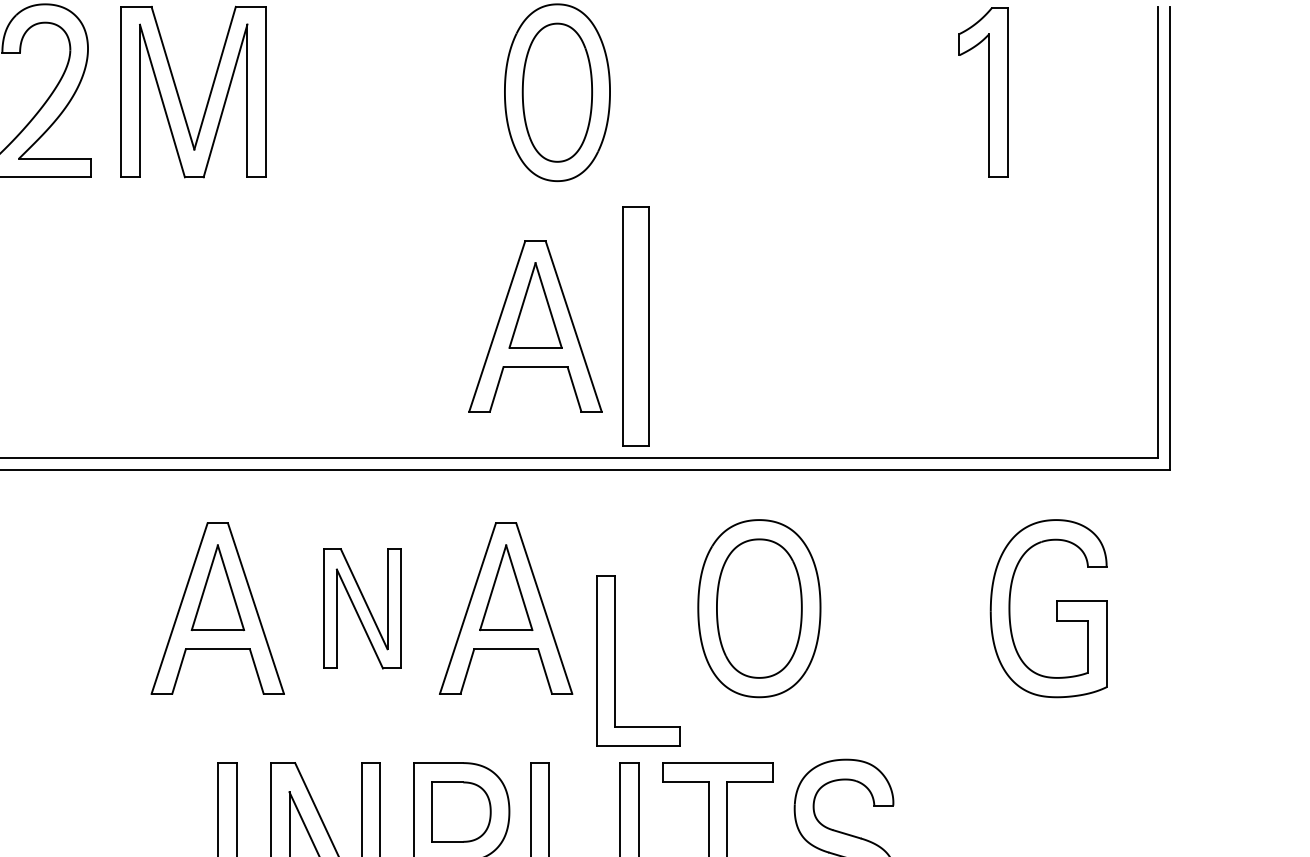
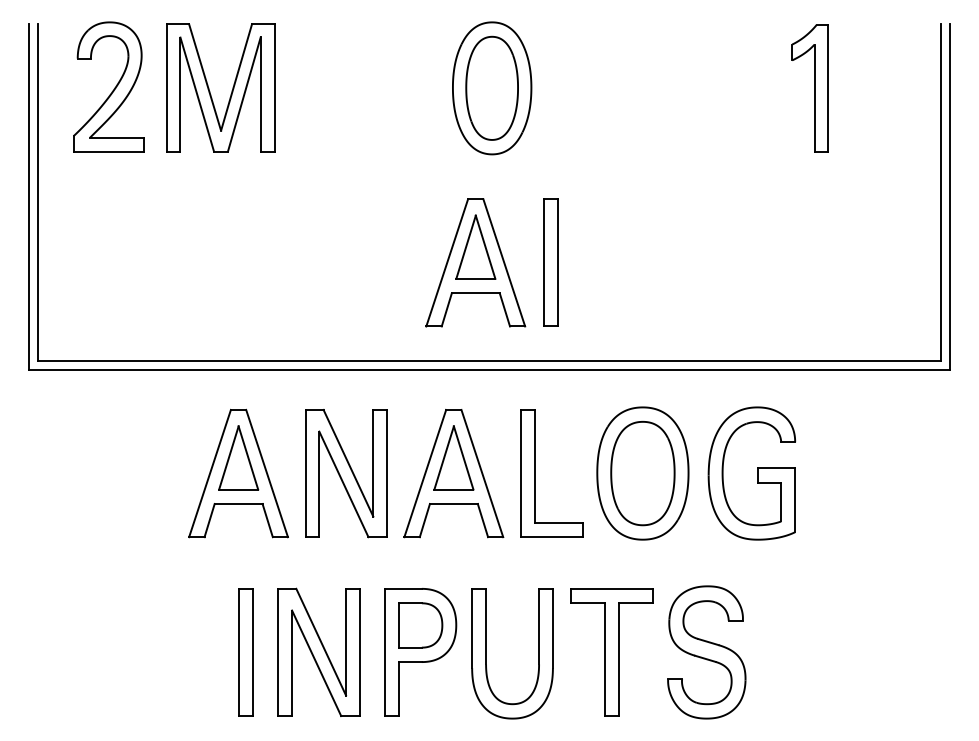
part: (635, 325) -> (550, 262), size x0.71
part: (362, 608) -> (346, 473), size x1.43
part: (1048, 608) -> (751, 473), moved
part: (615, 660) -> (535, 473), moved

